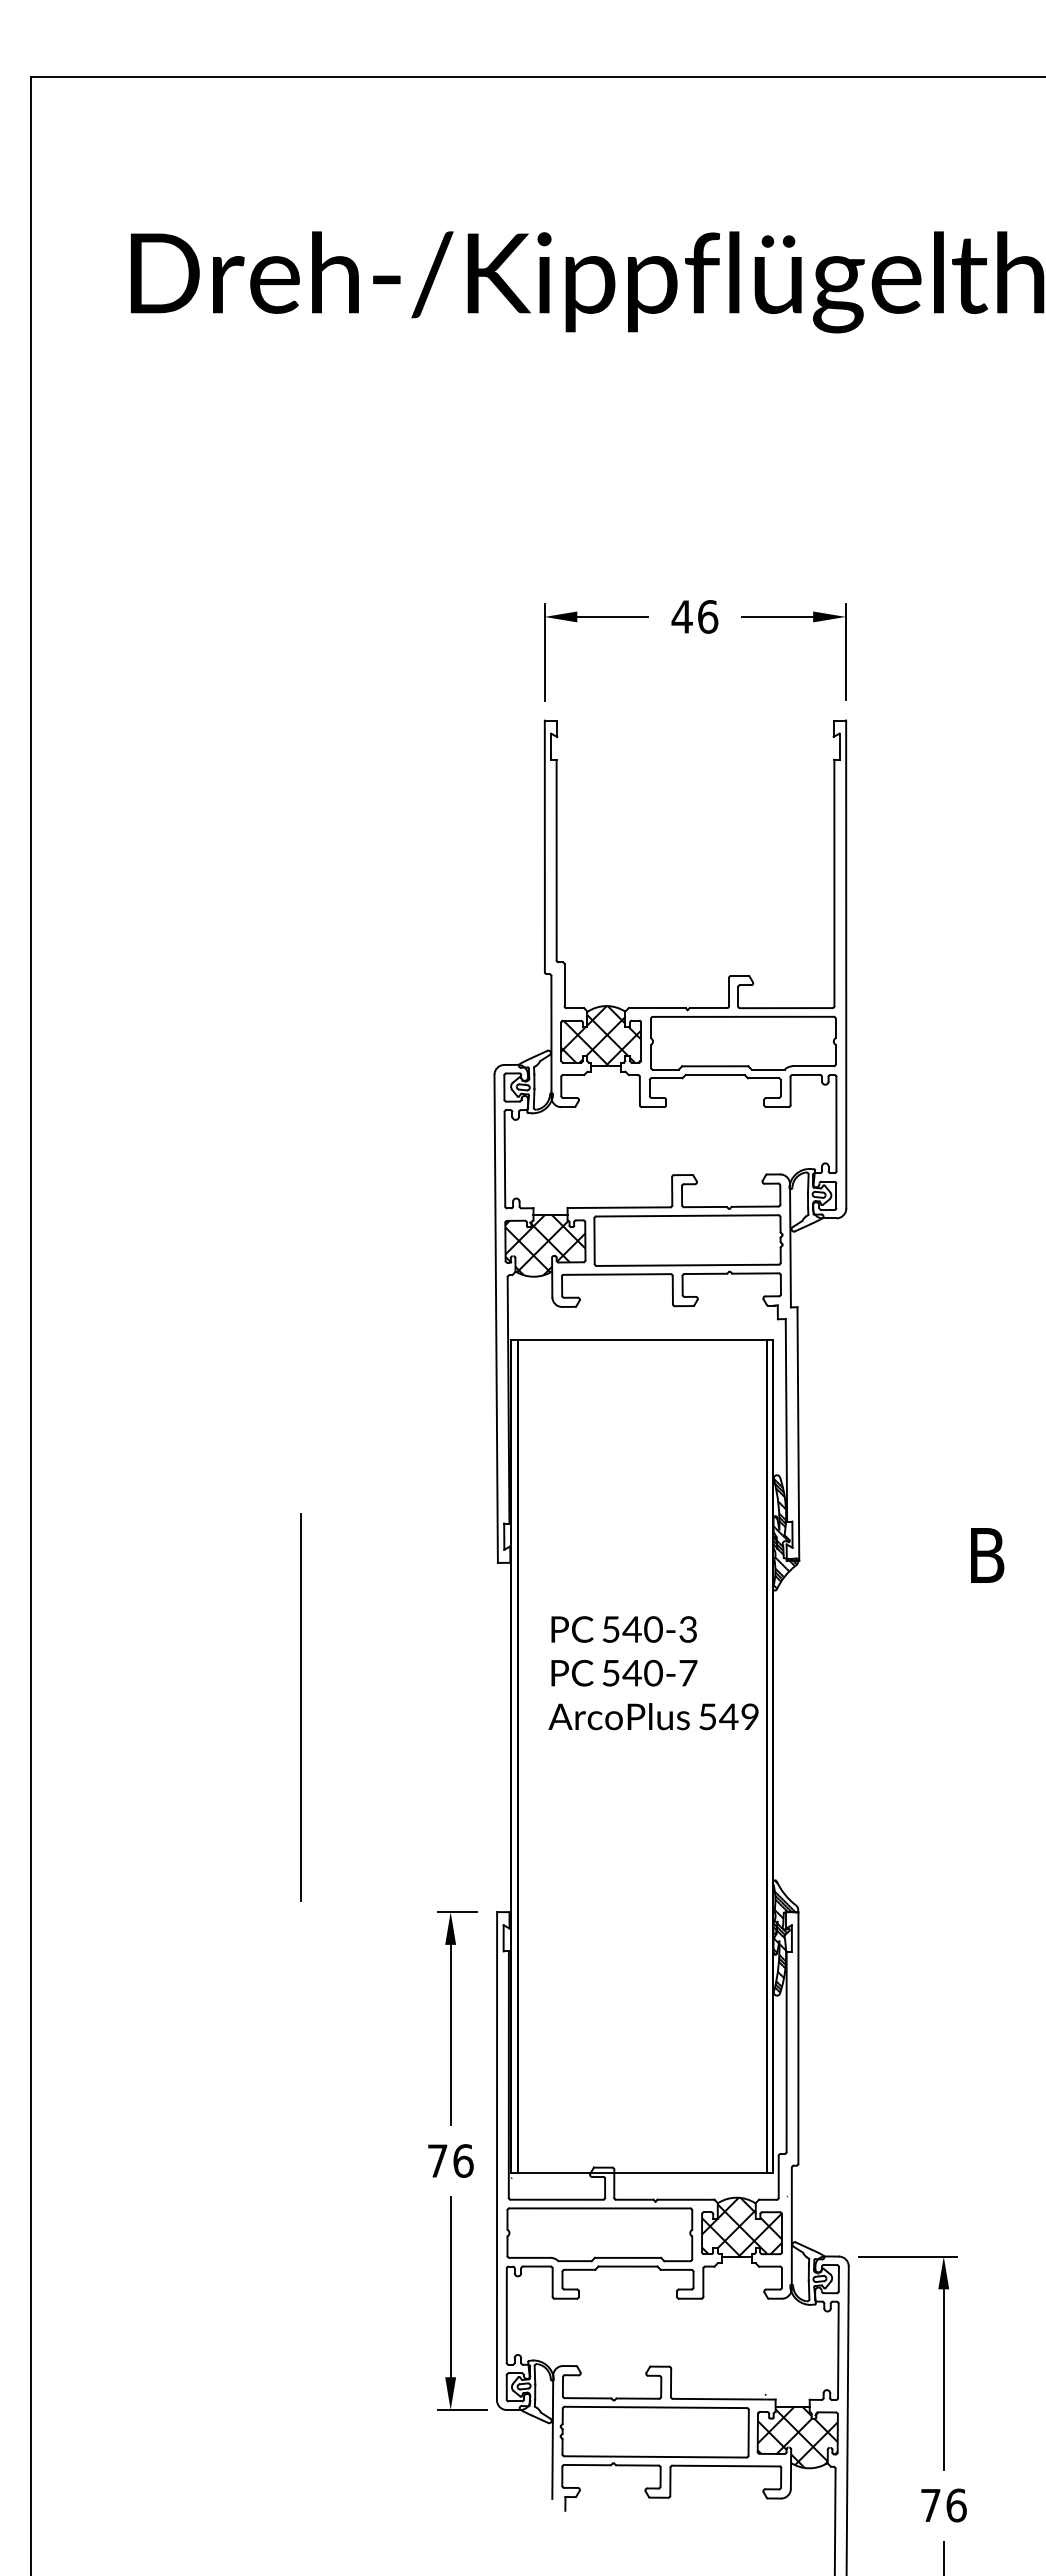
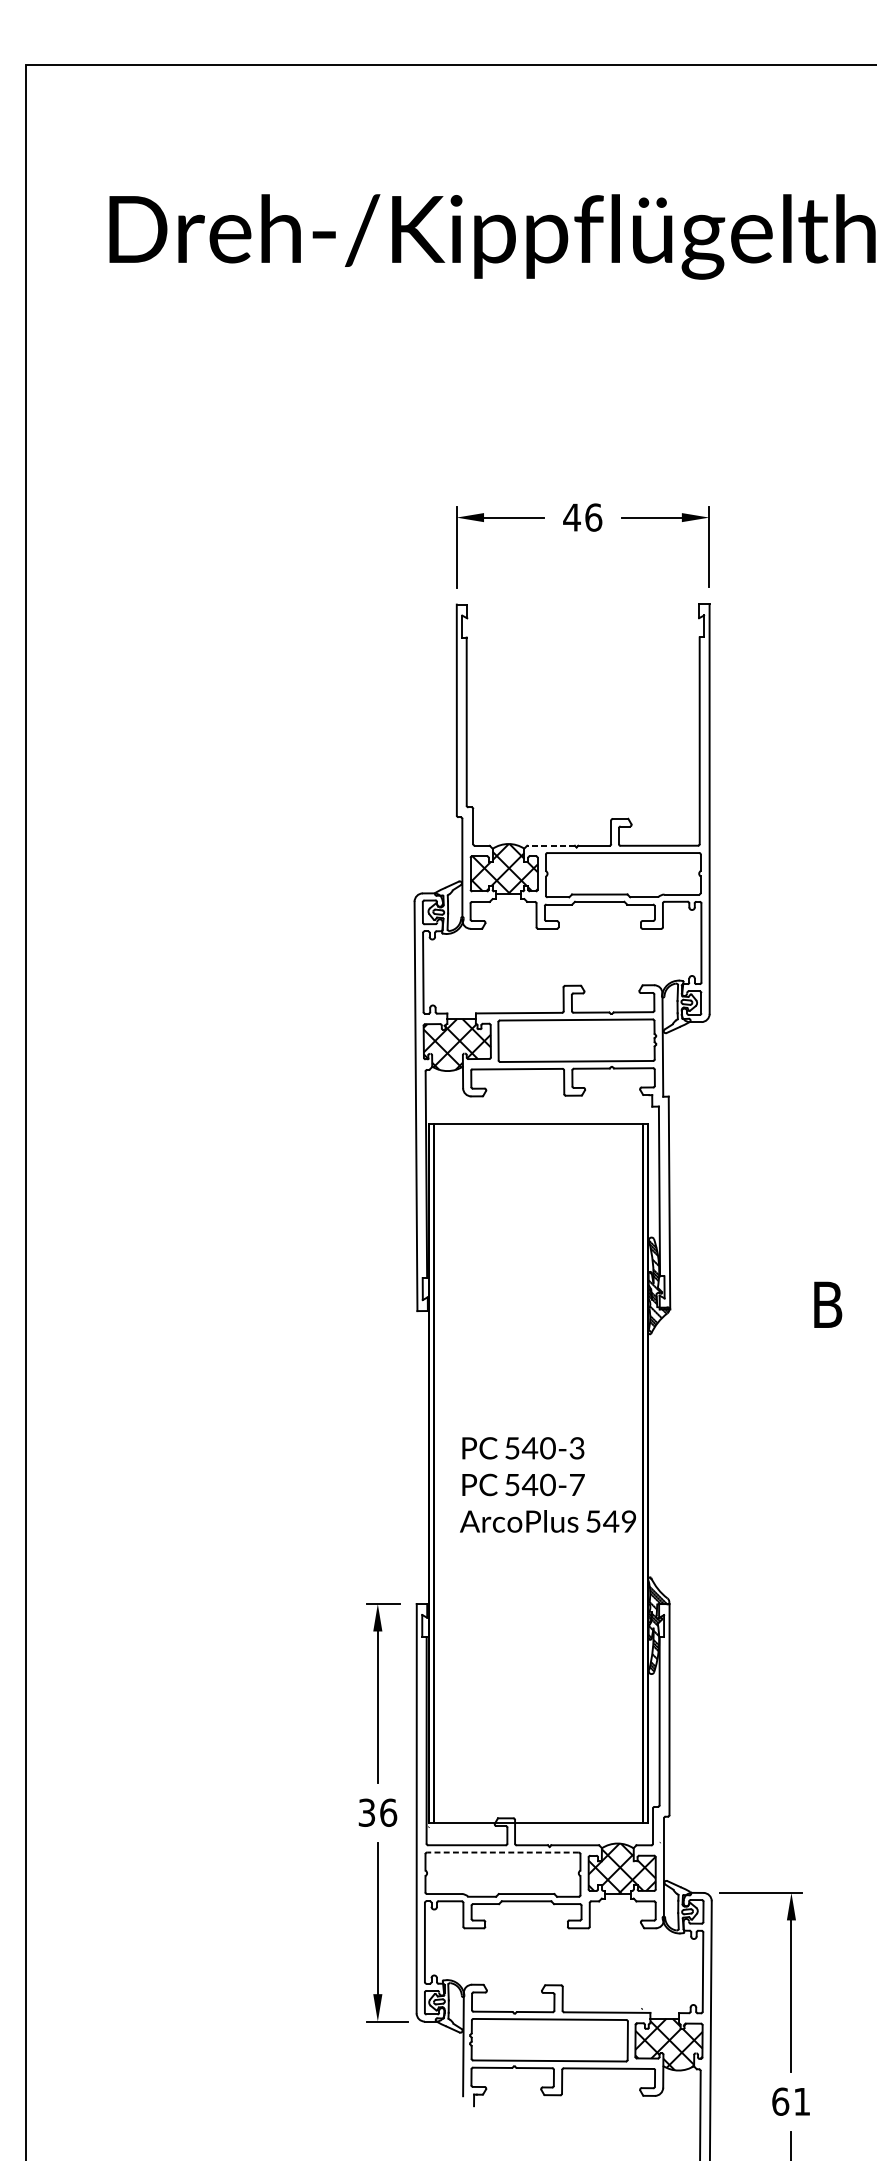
line: (656, 1008) -> (550, 846), solid -> dashed
text: (653, 1673) -> (547, 1485), moved
line: (300, 1707) -> (251, 1432), removed
text: (437, 2160) -> (366, 1812), 76 -> 36
line: (599, 2208) -> (502, 1852), solid -> dashed
text: (943, 2505) -> (791, 2101), 76 -> 61

